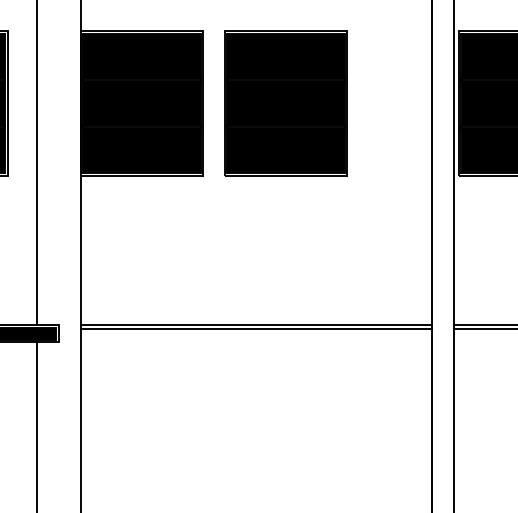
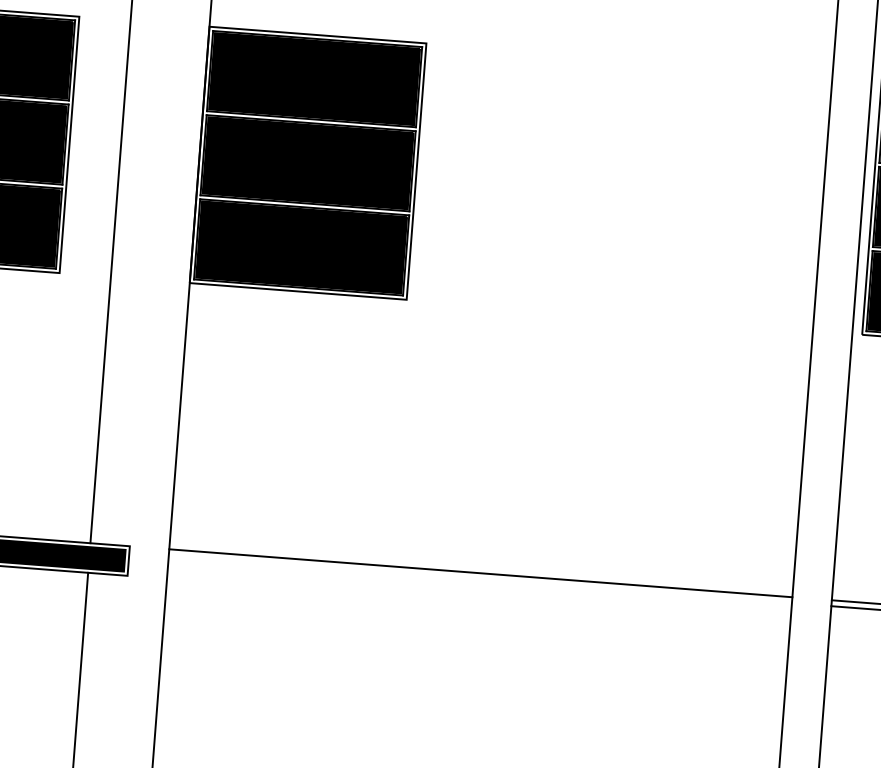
part: (285, 103) -> (563, 182), removed
line: (255, 328) -> (479, 578), removed

